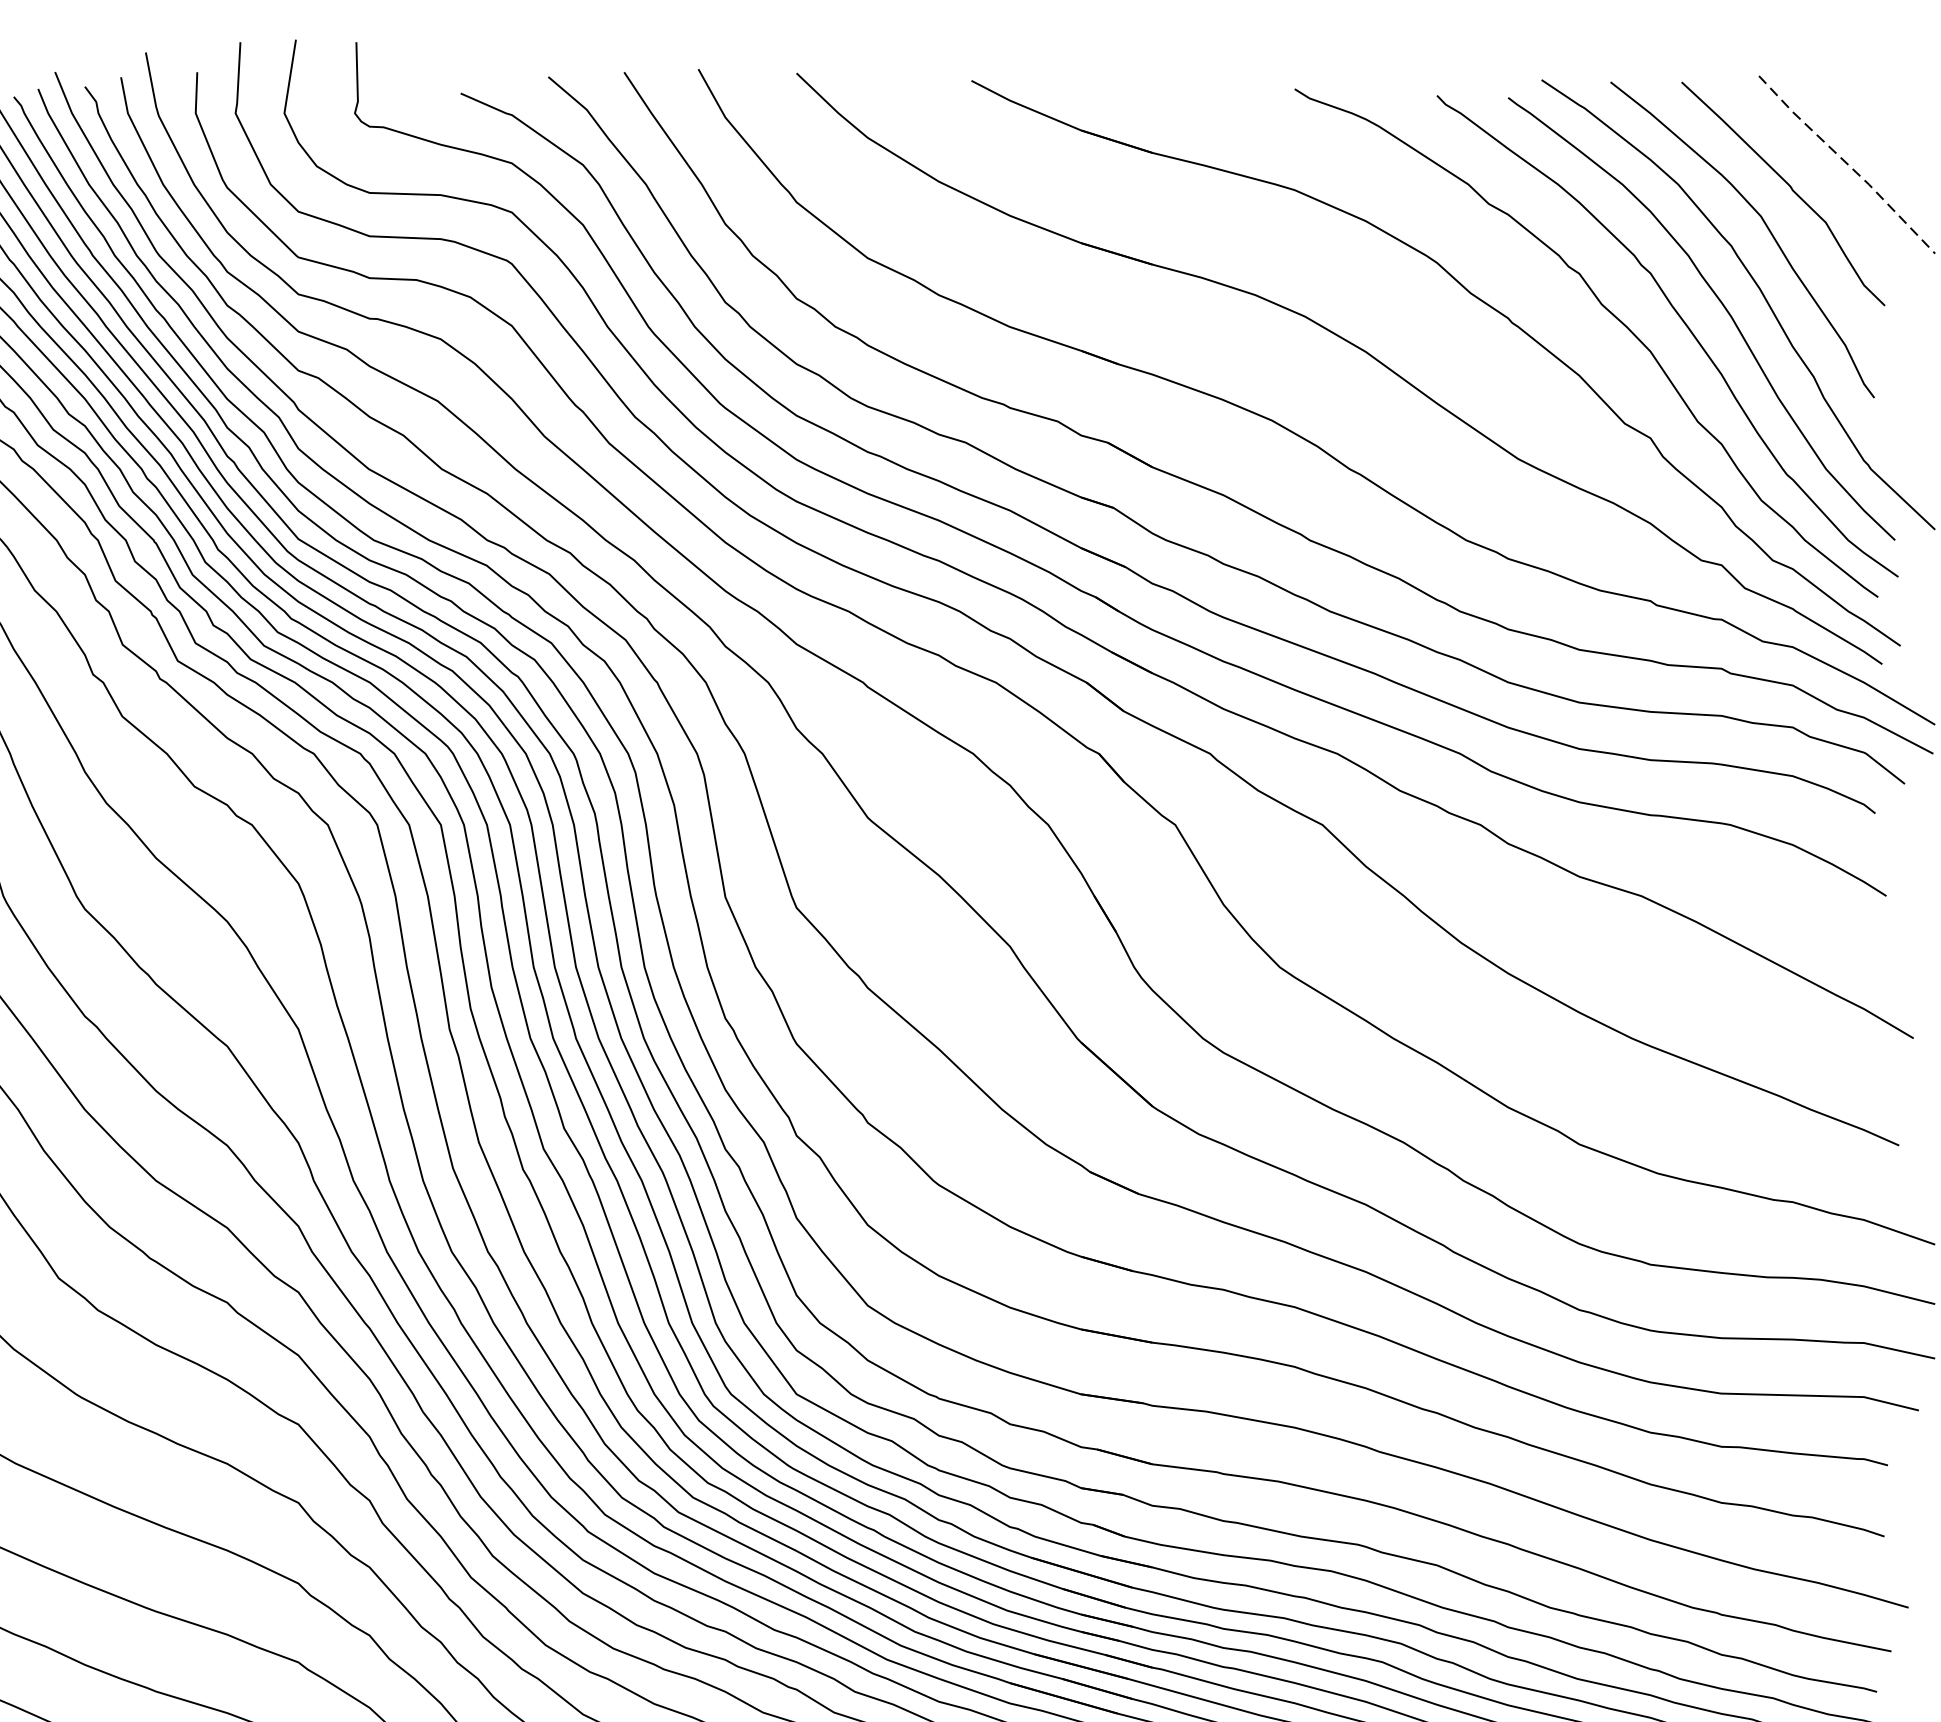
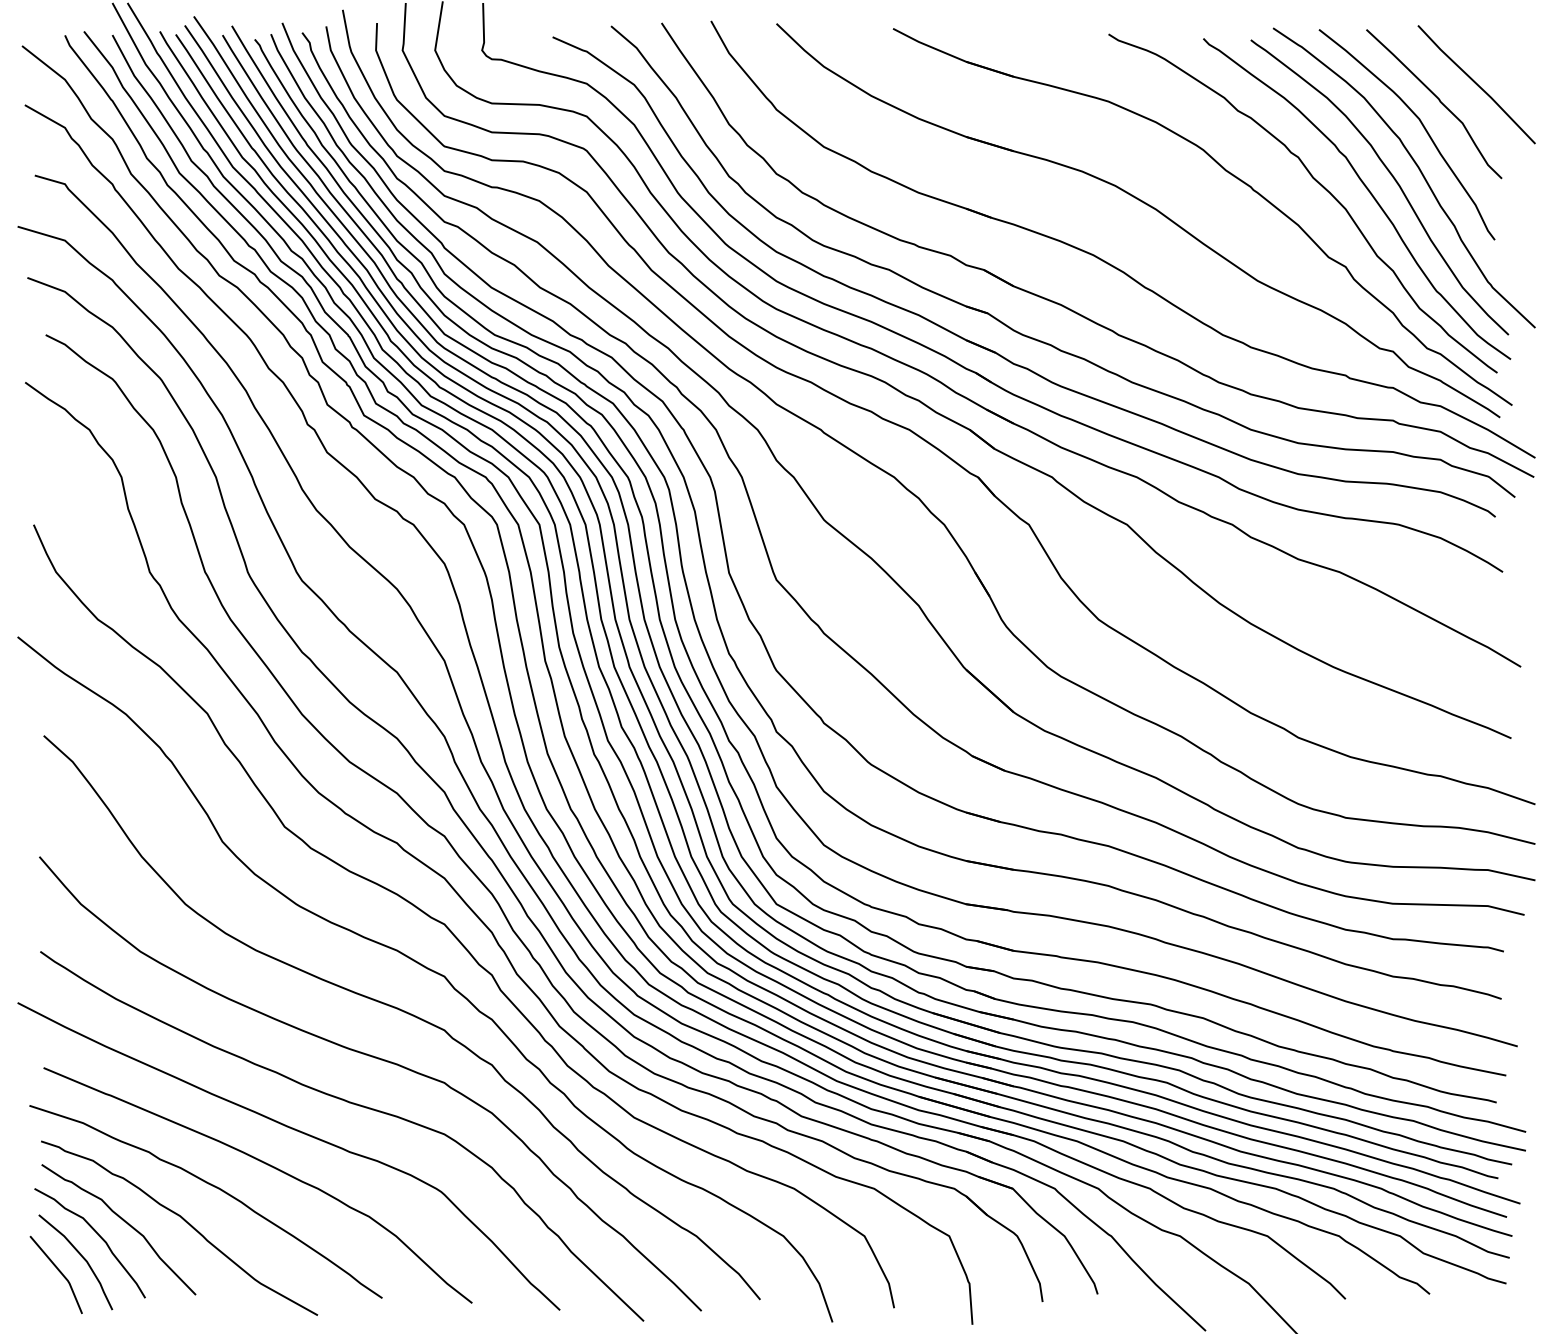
line: (1848, 164) -> (1477, 84), dashed -> solid

